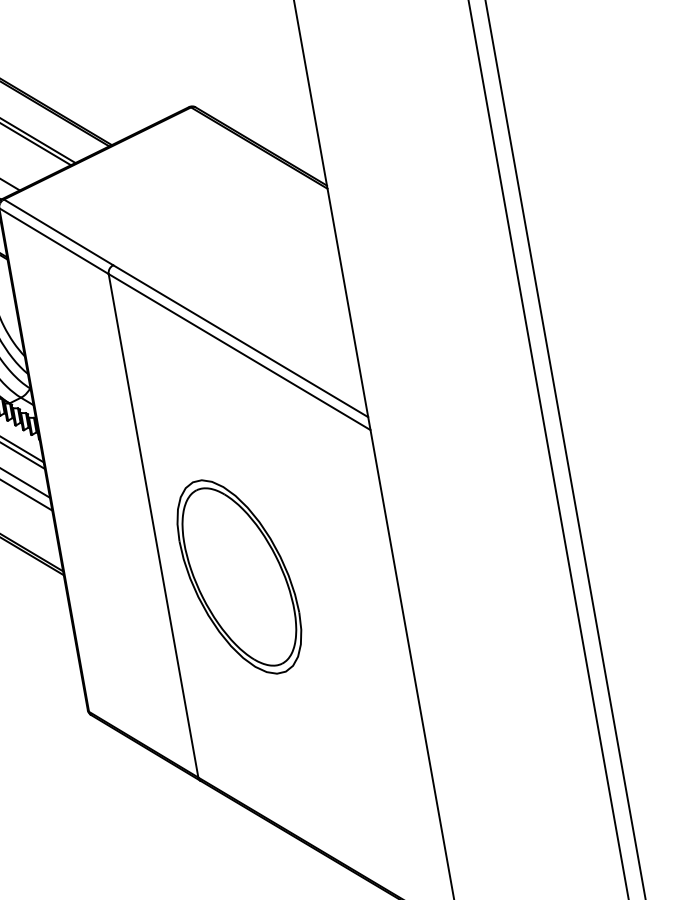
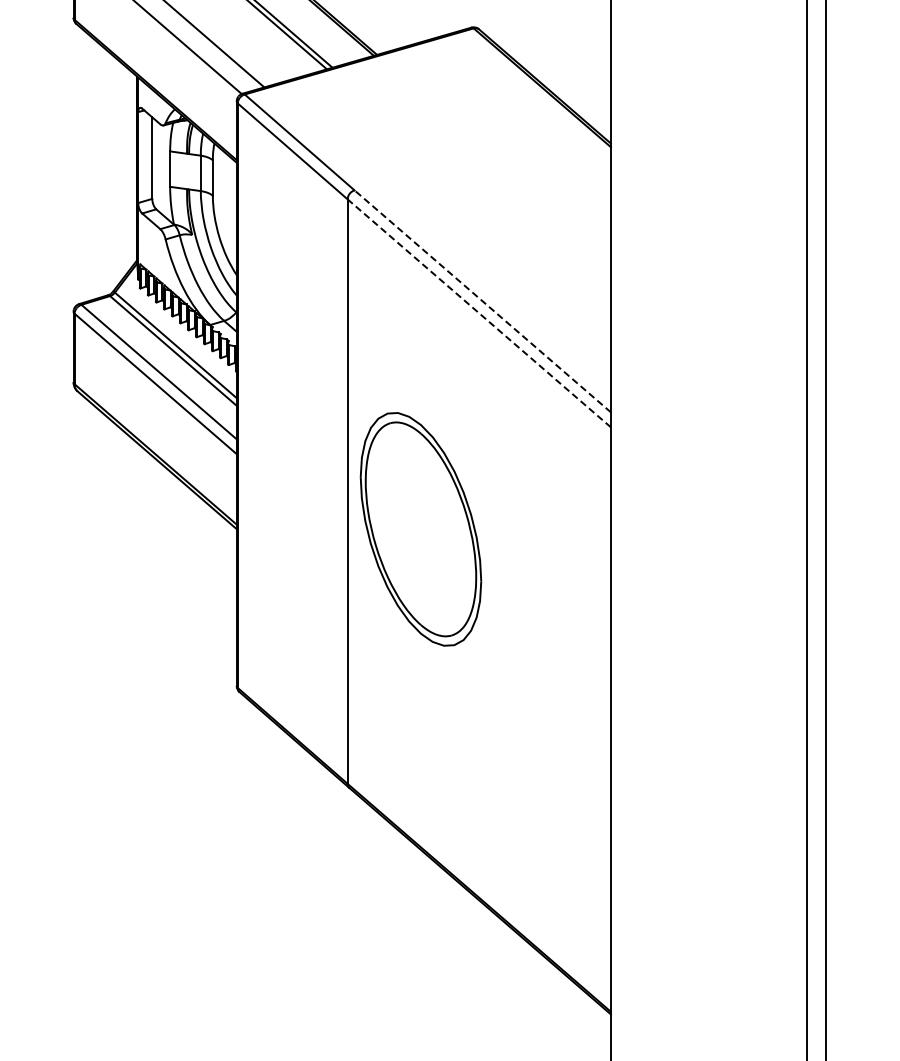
line: (240, 341) -> (482, 301), solid -> dashed
line: (238, 352) -> (478, 313), solid -> dashed
part: (239, 577) -> (420, 529), moved

